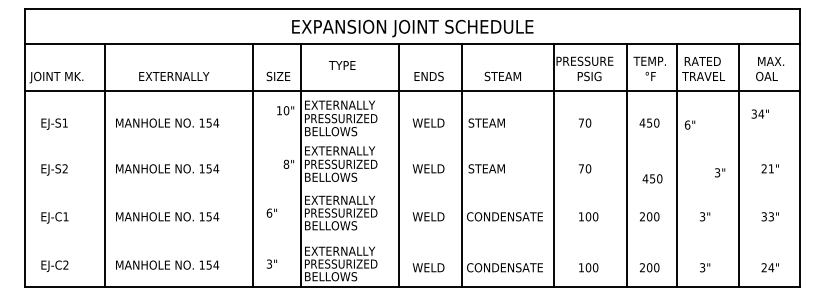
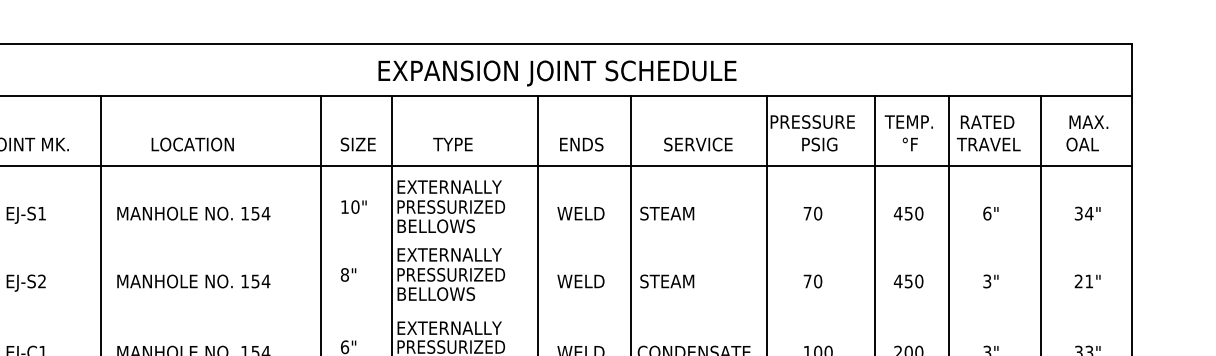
text: (342, 65) -> (453, 144), moved
text: (174, 76) -> (204, 144), EXTERNALLY -> LOCATION
text: (510, 76) -> (702, 144), STEAM -> SERVICE
text: (285, 110) -> (353, 206), moved
text: (759, 113) -> (1086, 212), moved
text: (690, 124) -> (991, 212), moved
text: (288, 163) -> (347, 273), moved
text: (720, 172) -> (991, 280), moved
text: (652, 178) -> (908, 280), moved

